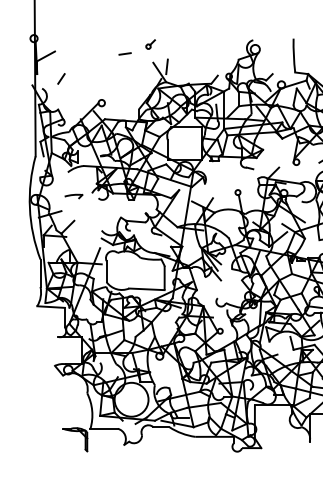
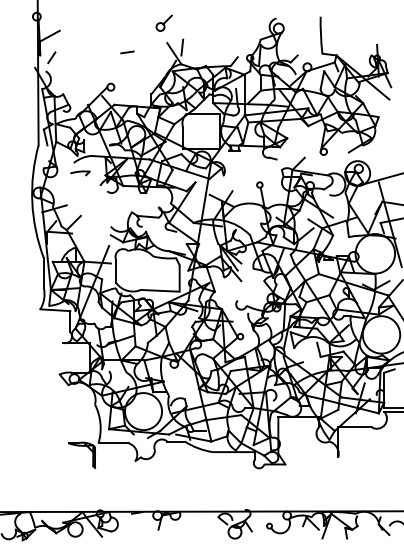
part: (150, 43) -> (164, 22), size x1.6
line: (125, 54) -> (127, 52), moved
line: (61, 78) -> (51, 57), moved
part: (73, 196) -> (80, 173), moved

